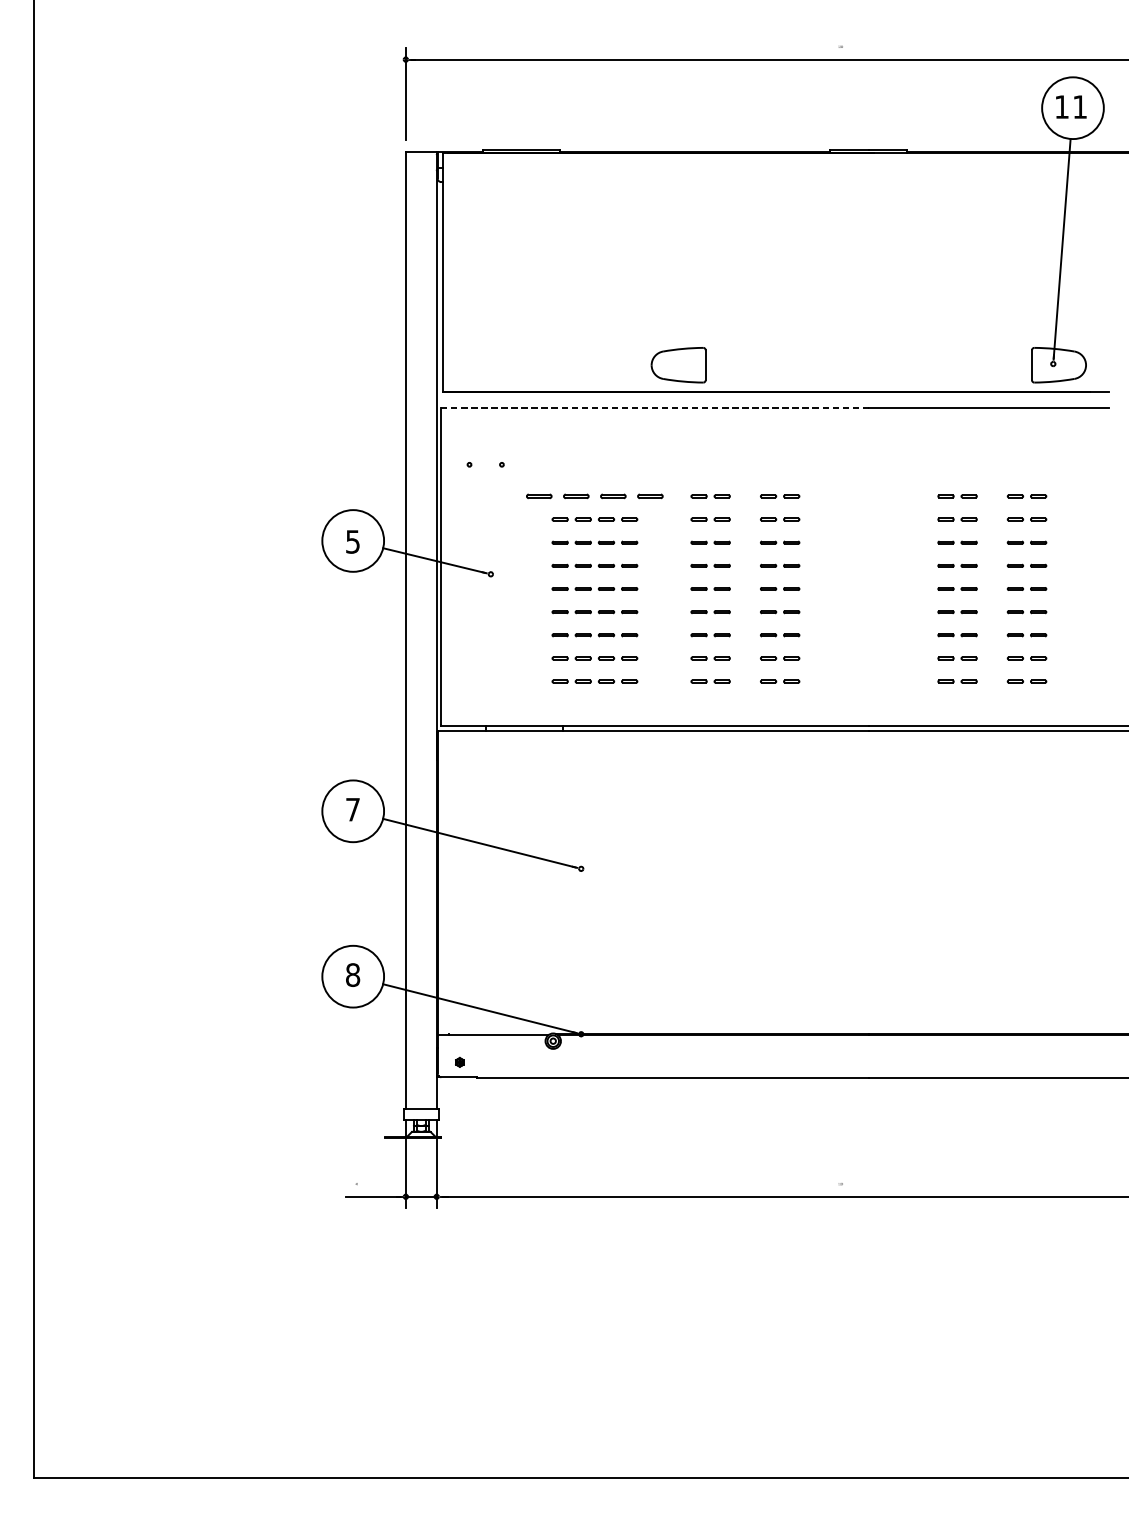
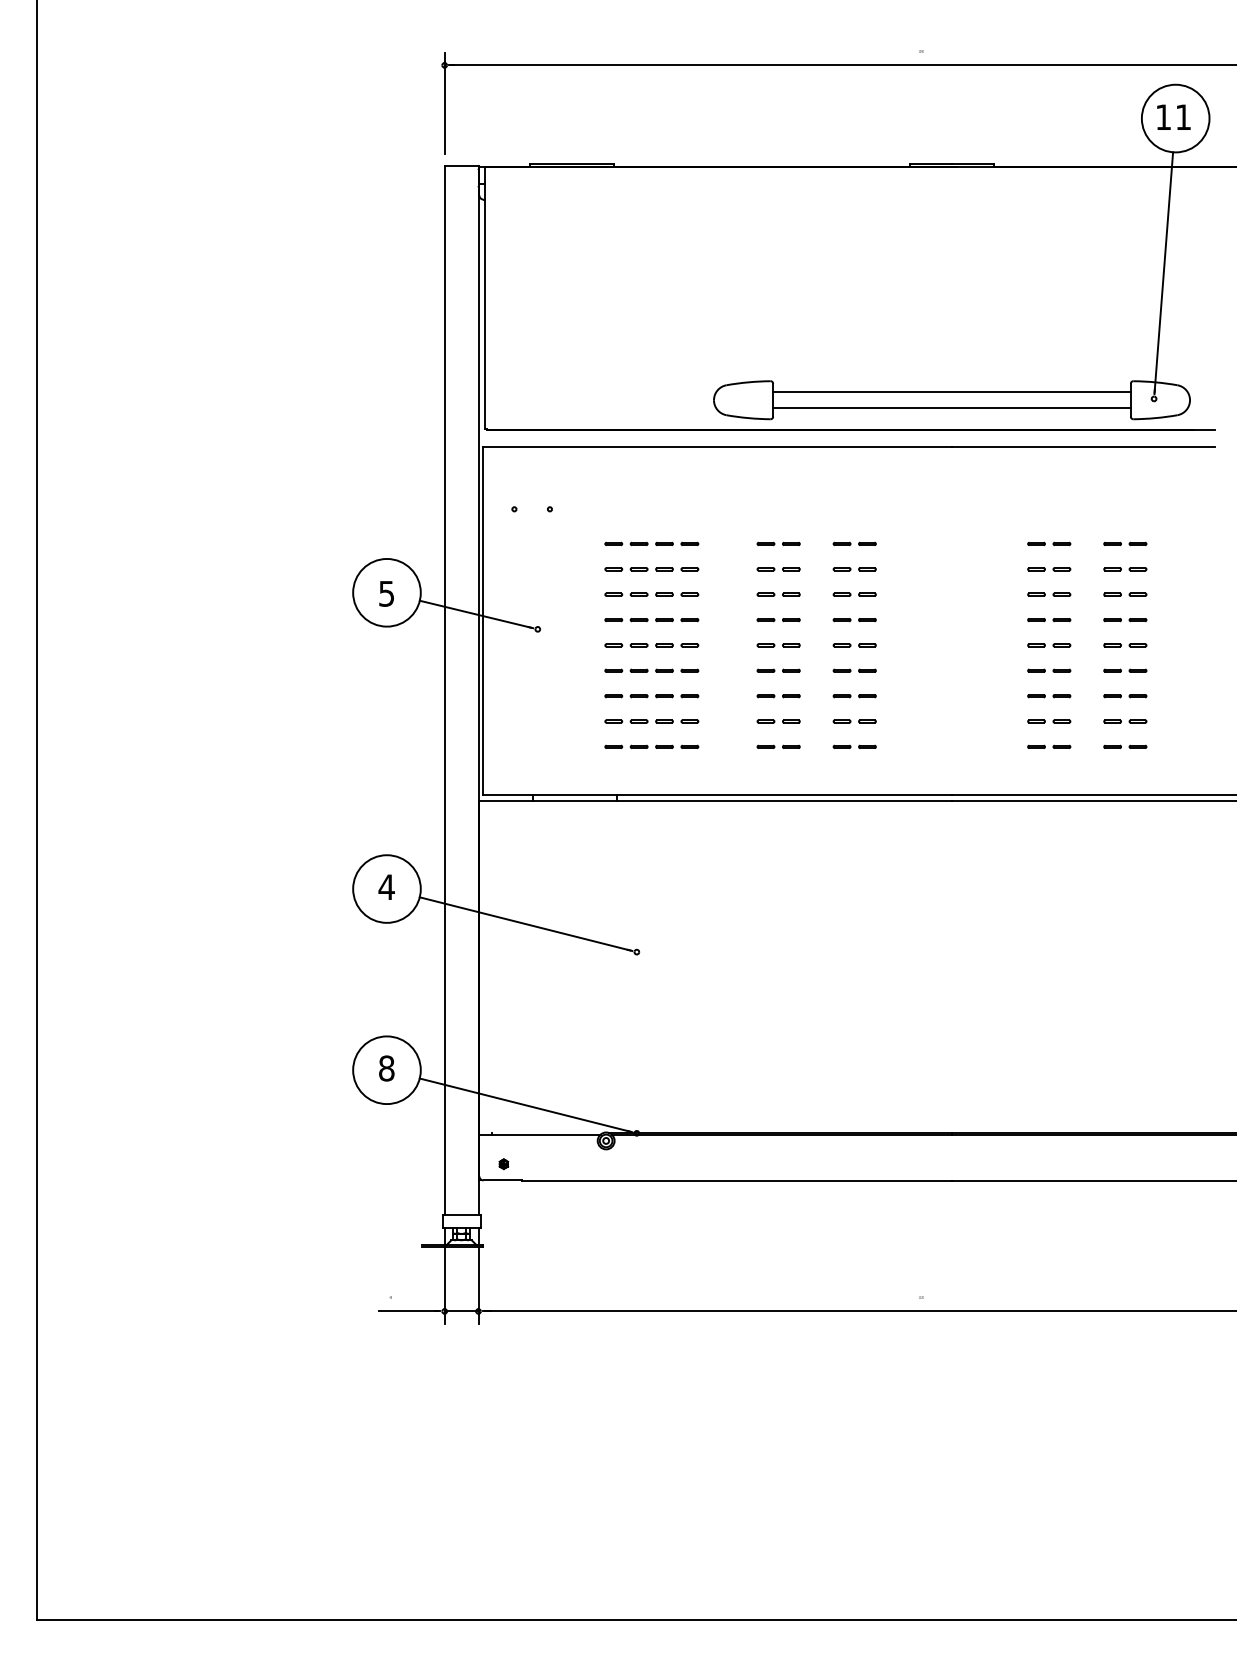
line: (868, 358) -> (951, 392), added
line: (868, 372) -> (951, 408), added
line: (655, 407) -> (718, 446), dashed -> solid
part: (594, 495) -> (651, 543), size x0.62
text: (352, 808) -> (386, 886), 7 -> 4

